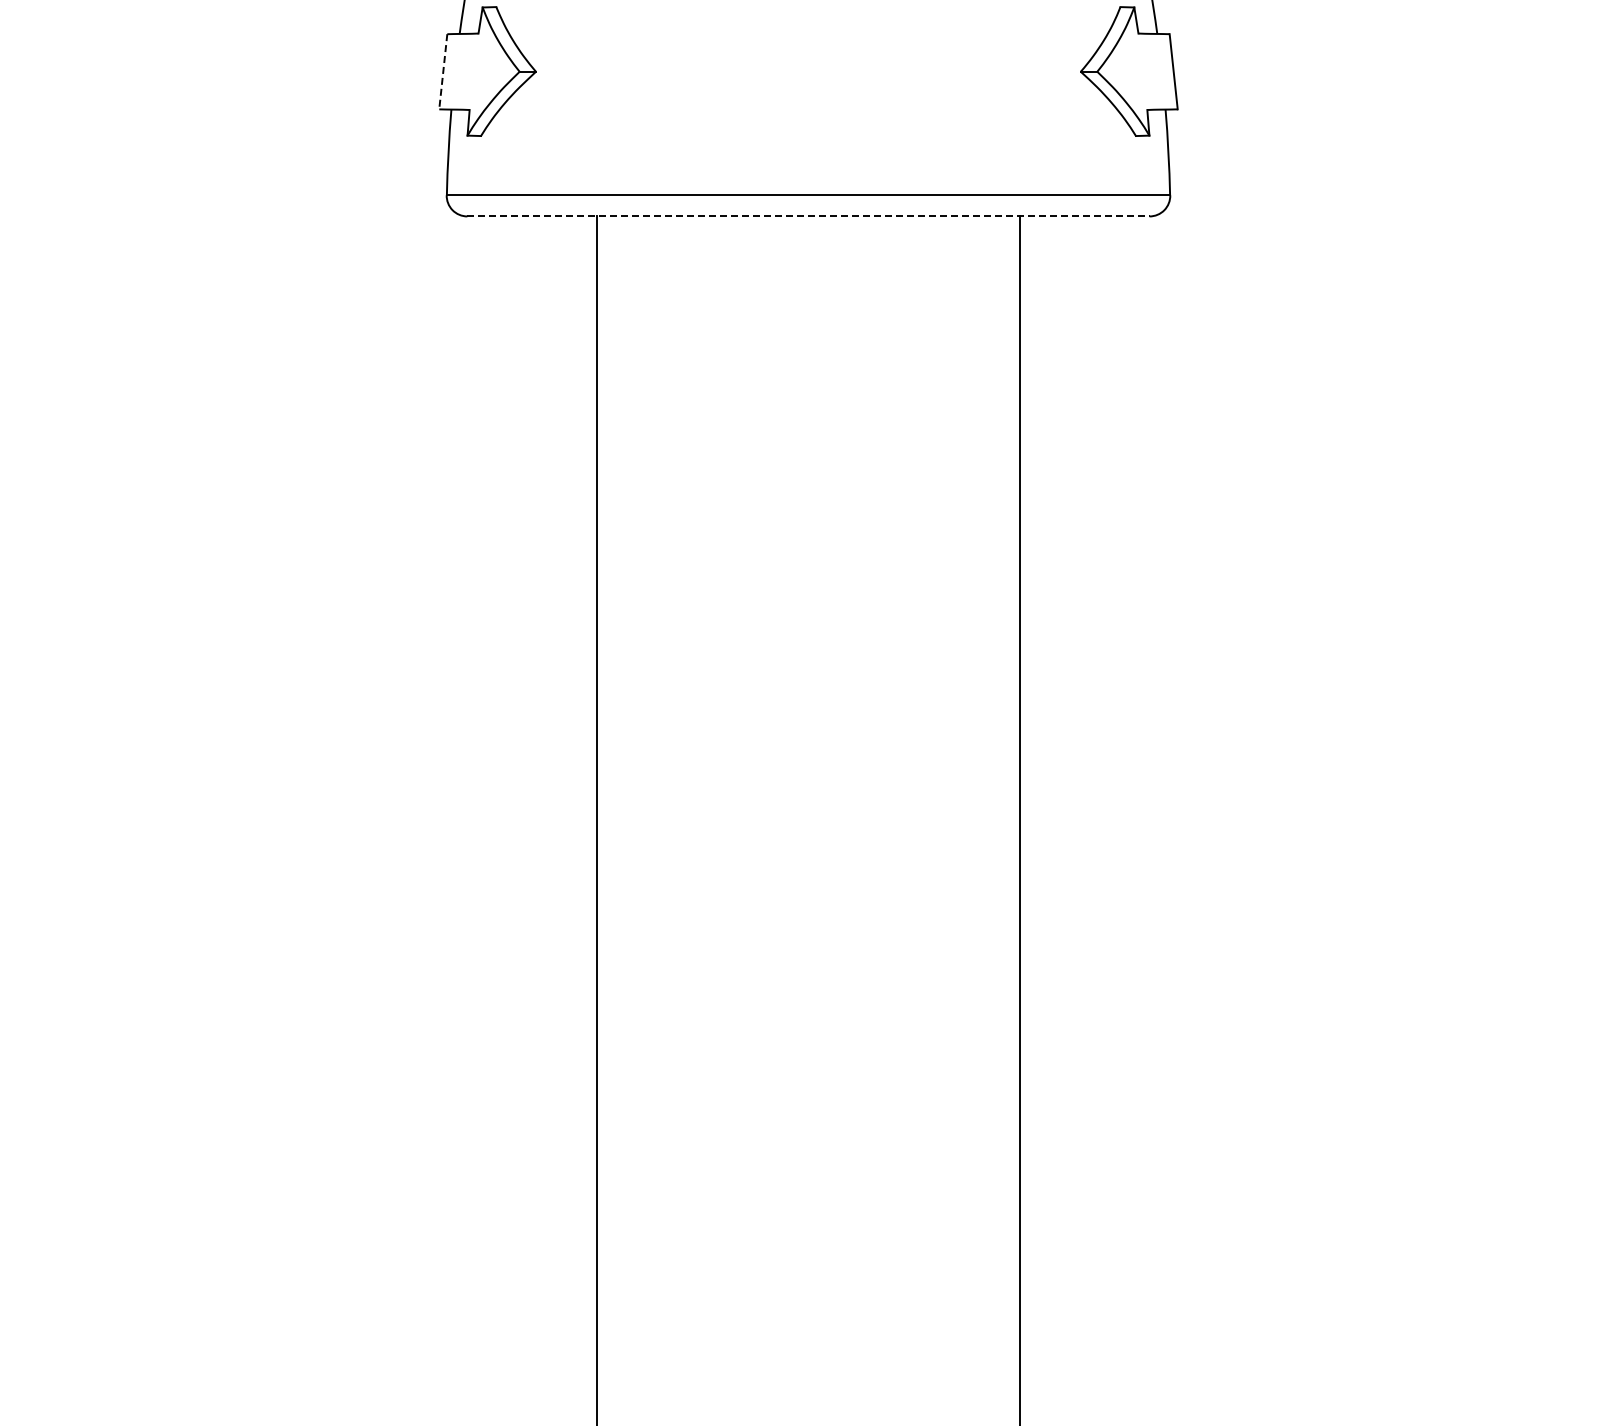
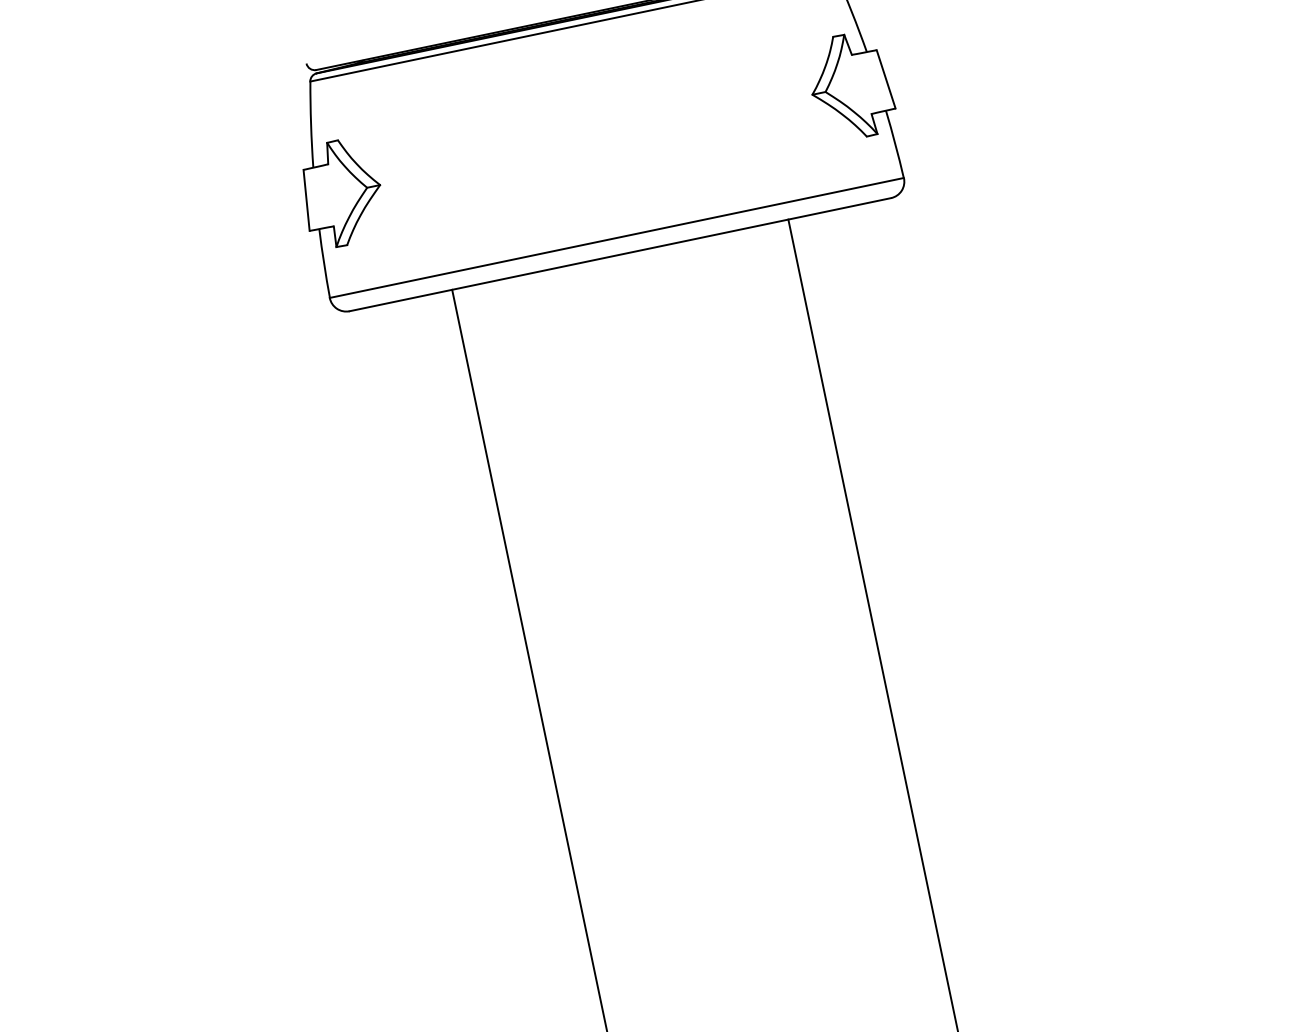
line: (443, 71) -> (306, 200), dashed -> solid
line: (808, 216) -> (620, 254), dashed -> solid

